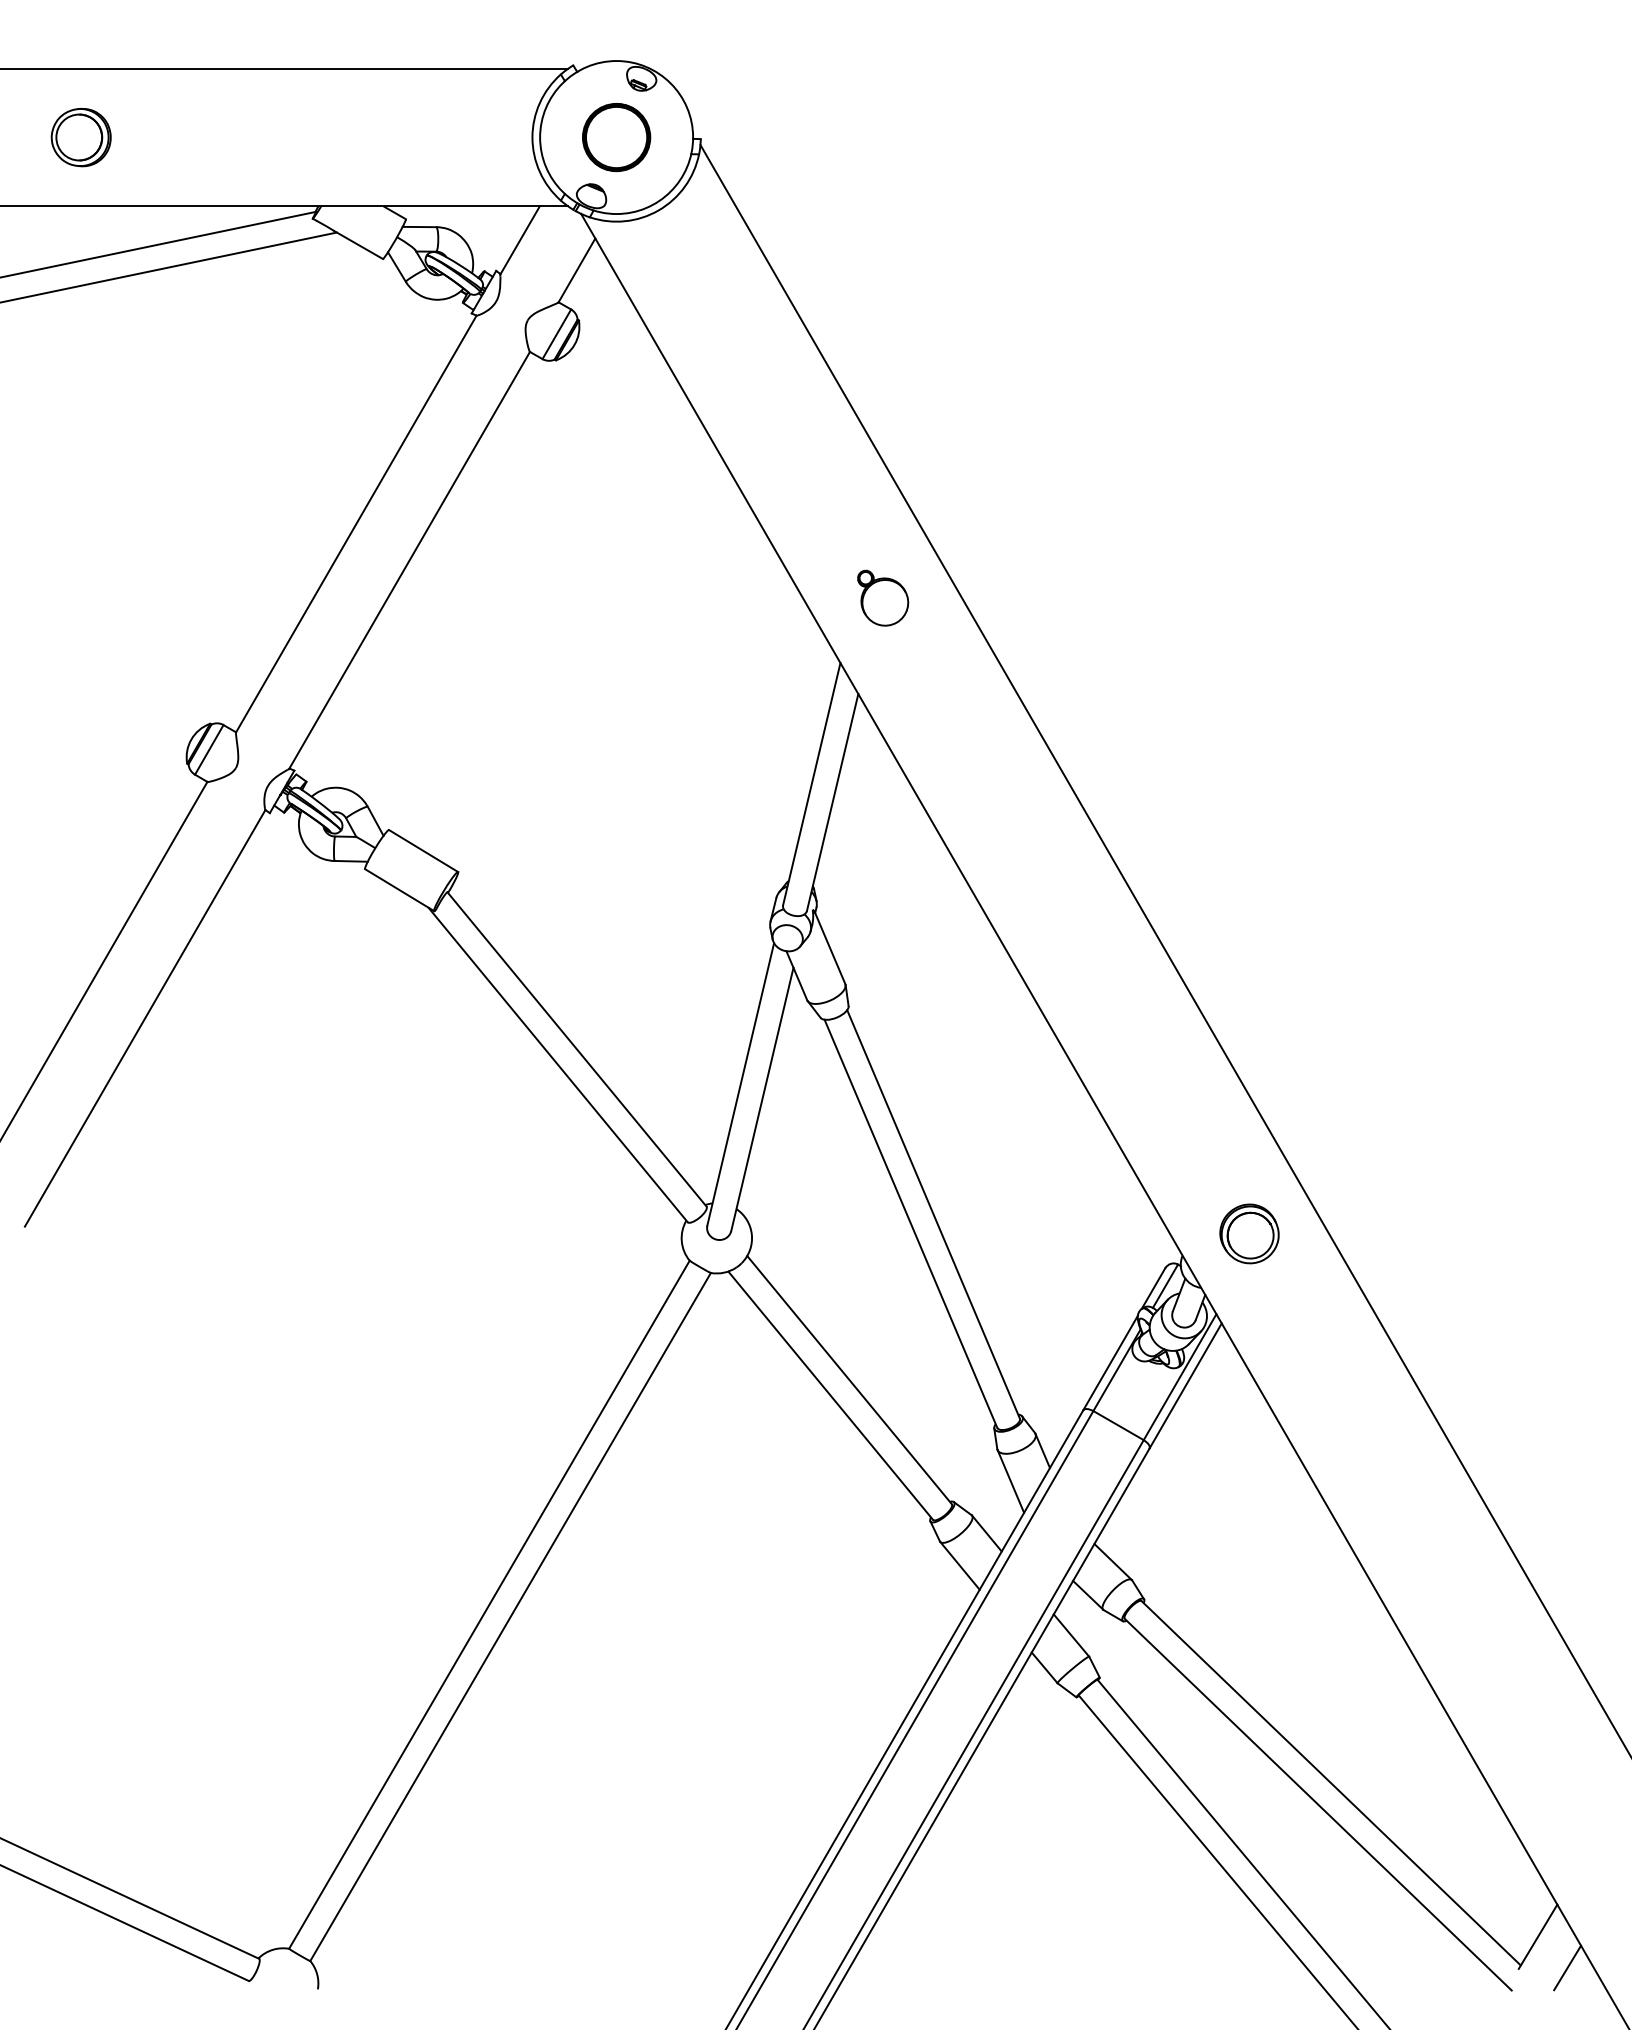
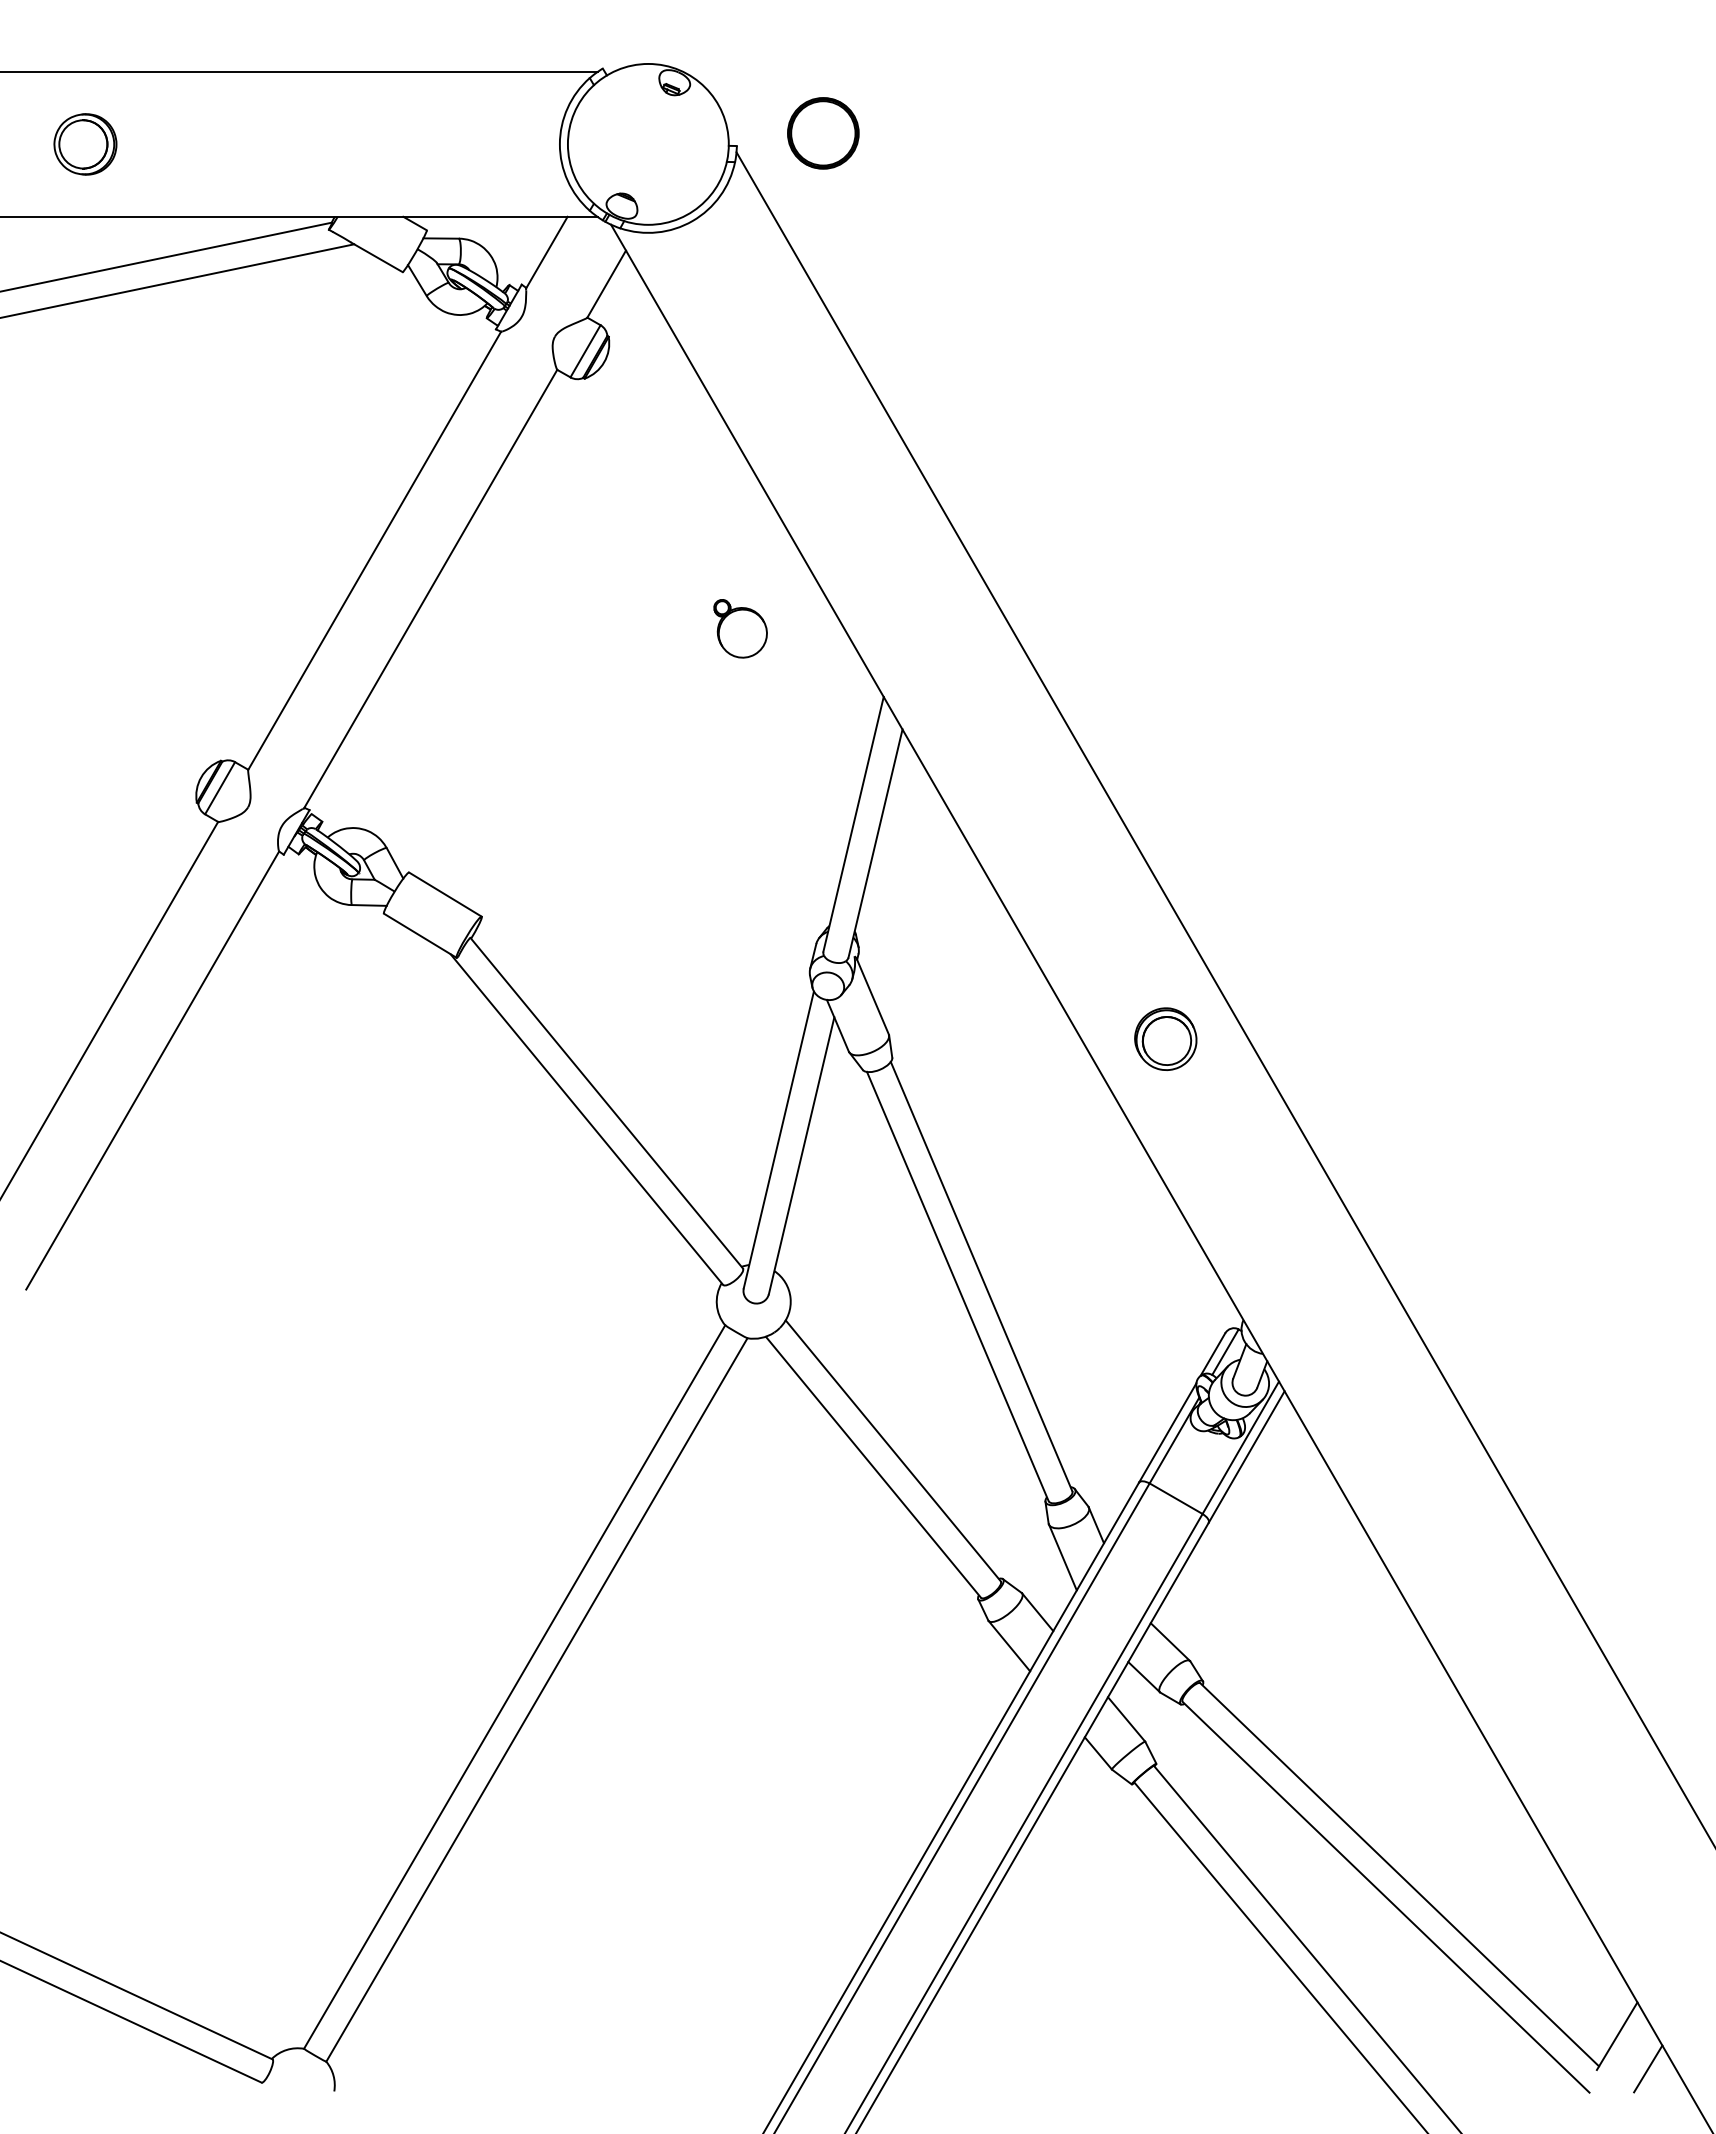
part: (616, 137) -> (823, 133), moved
part: (883, 597) -> (740, 628), moved
part: (1249, 1233) -> (1165, 1038), moved

